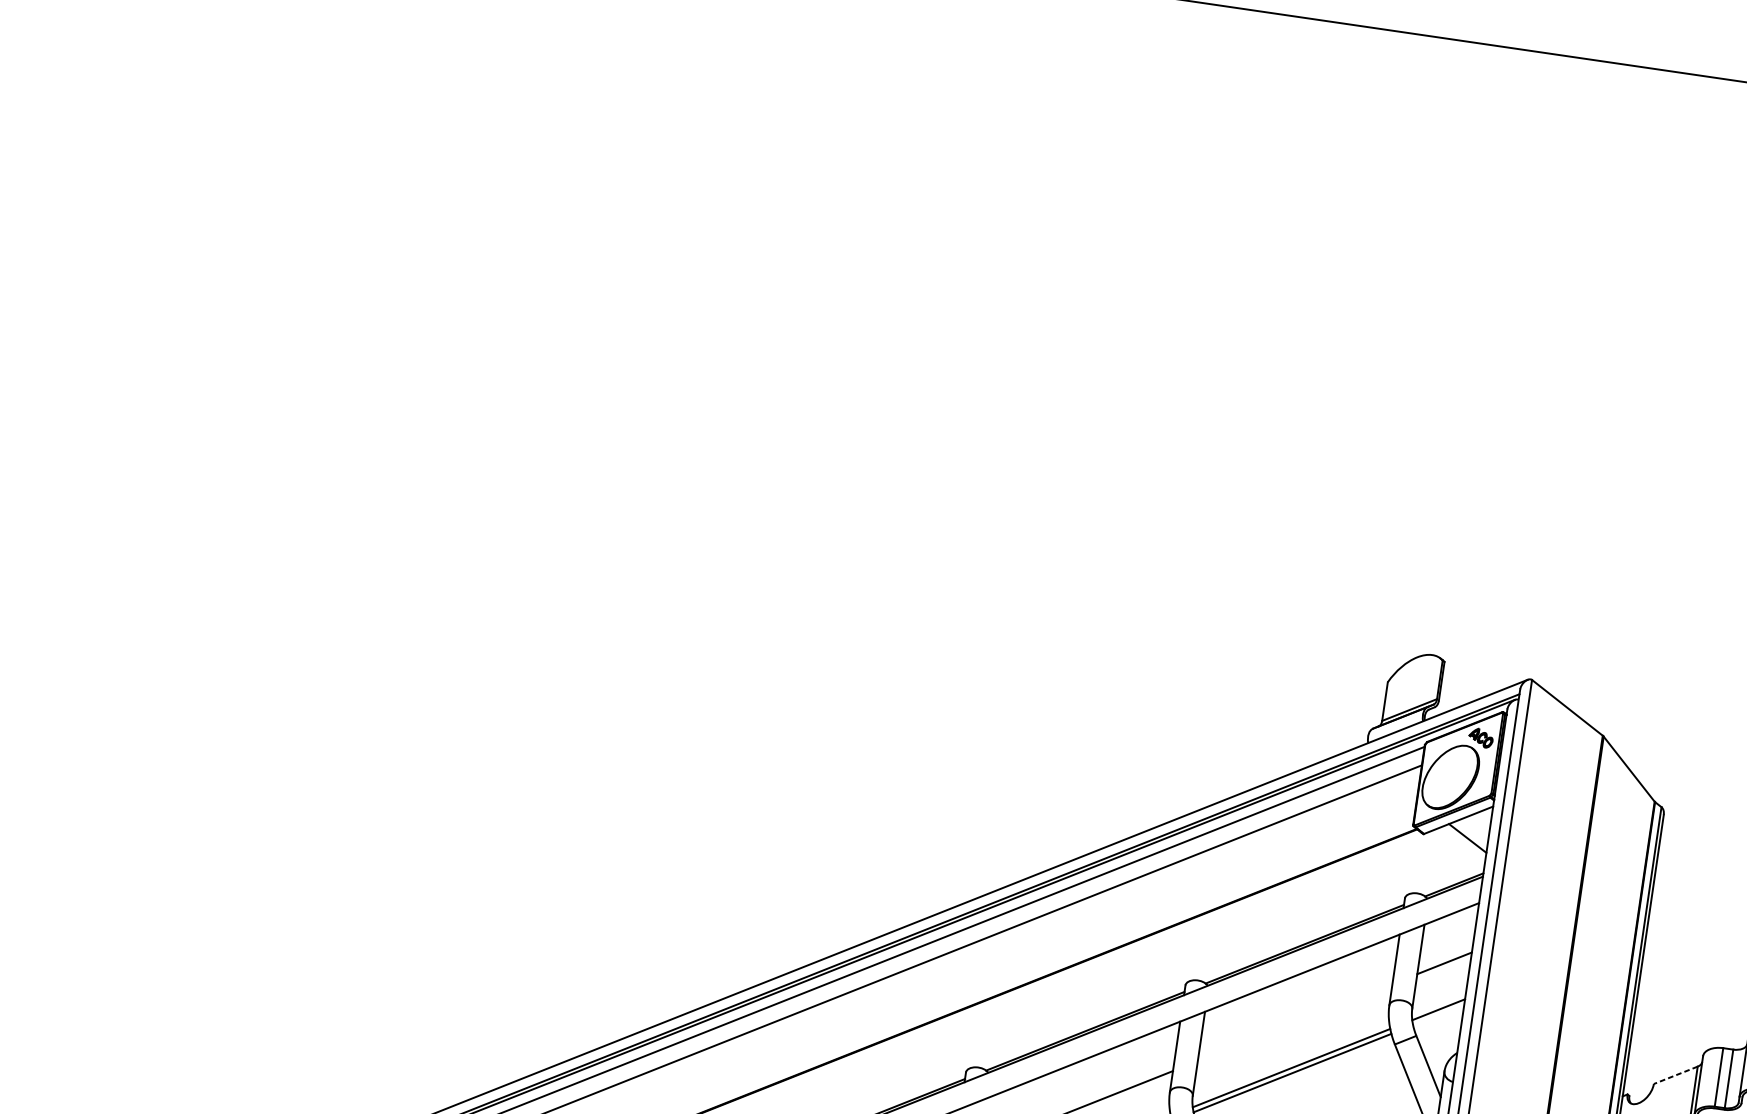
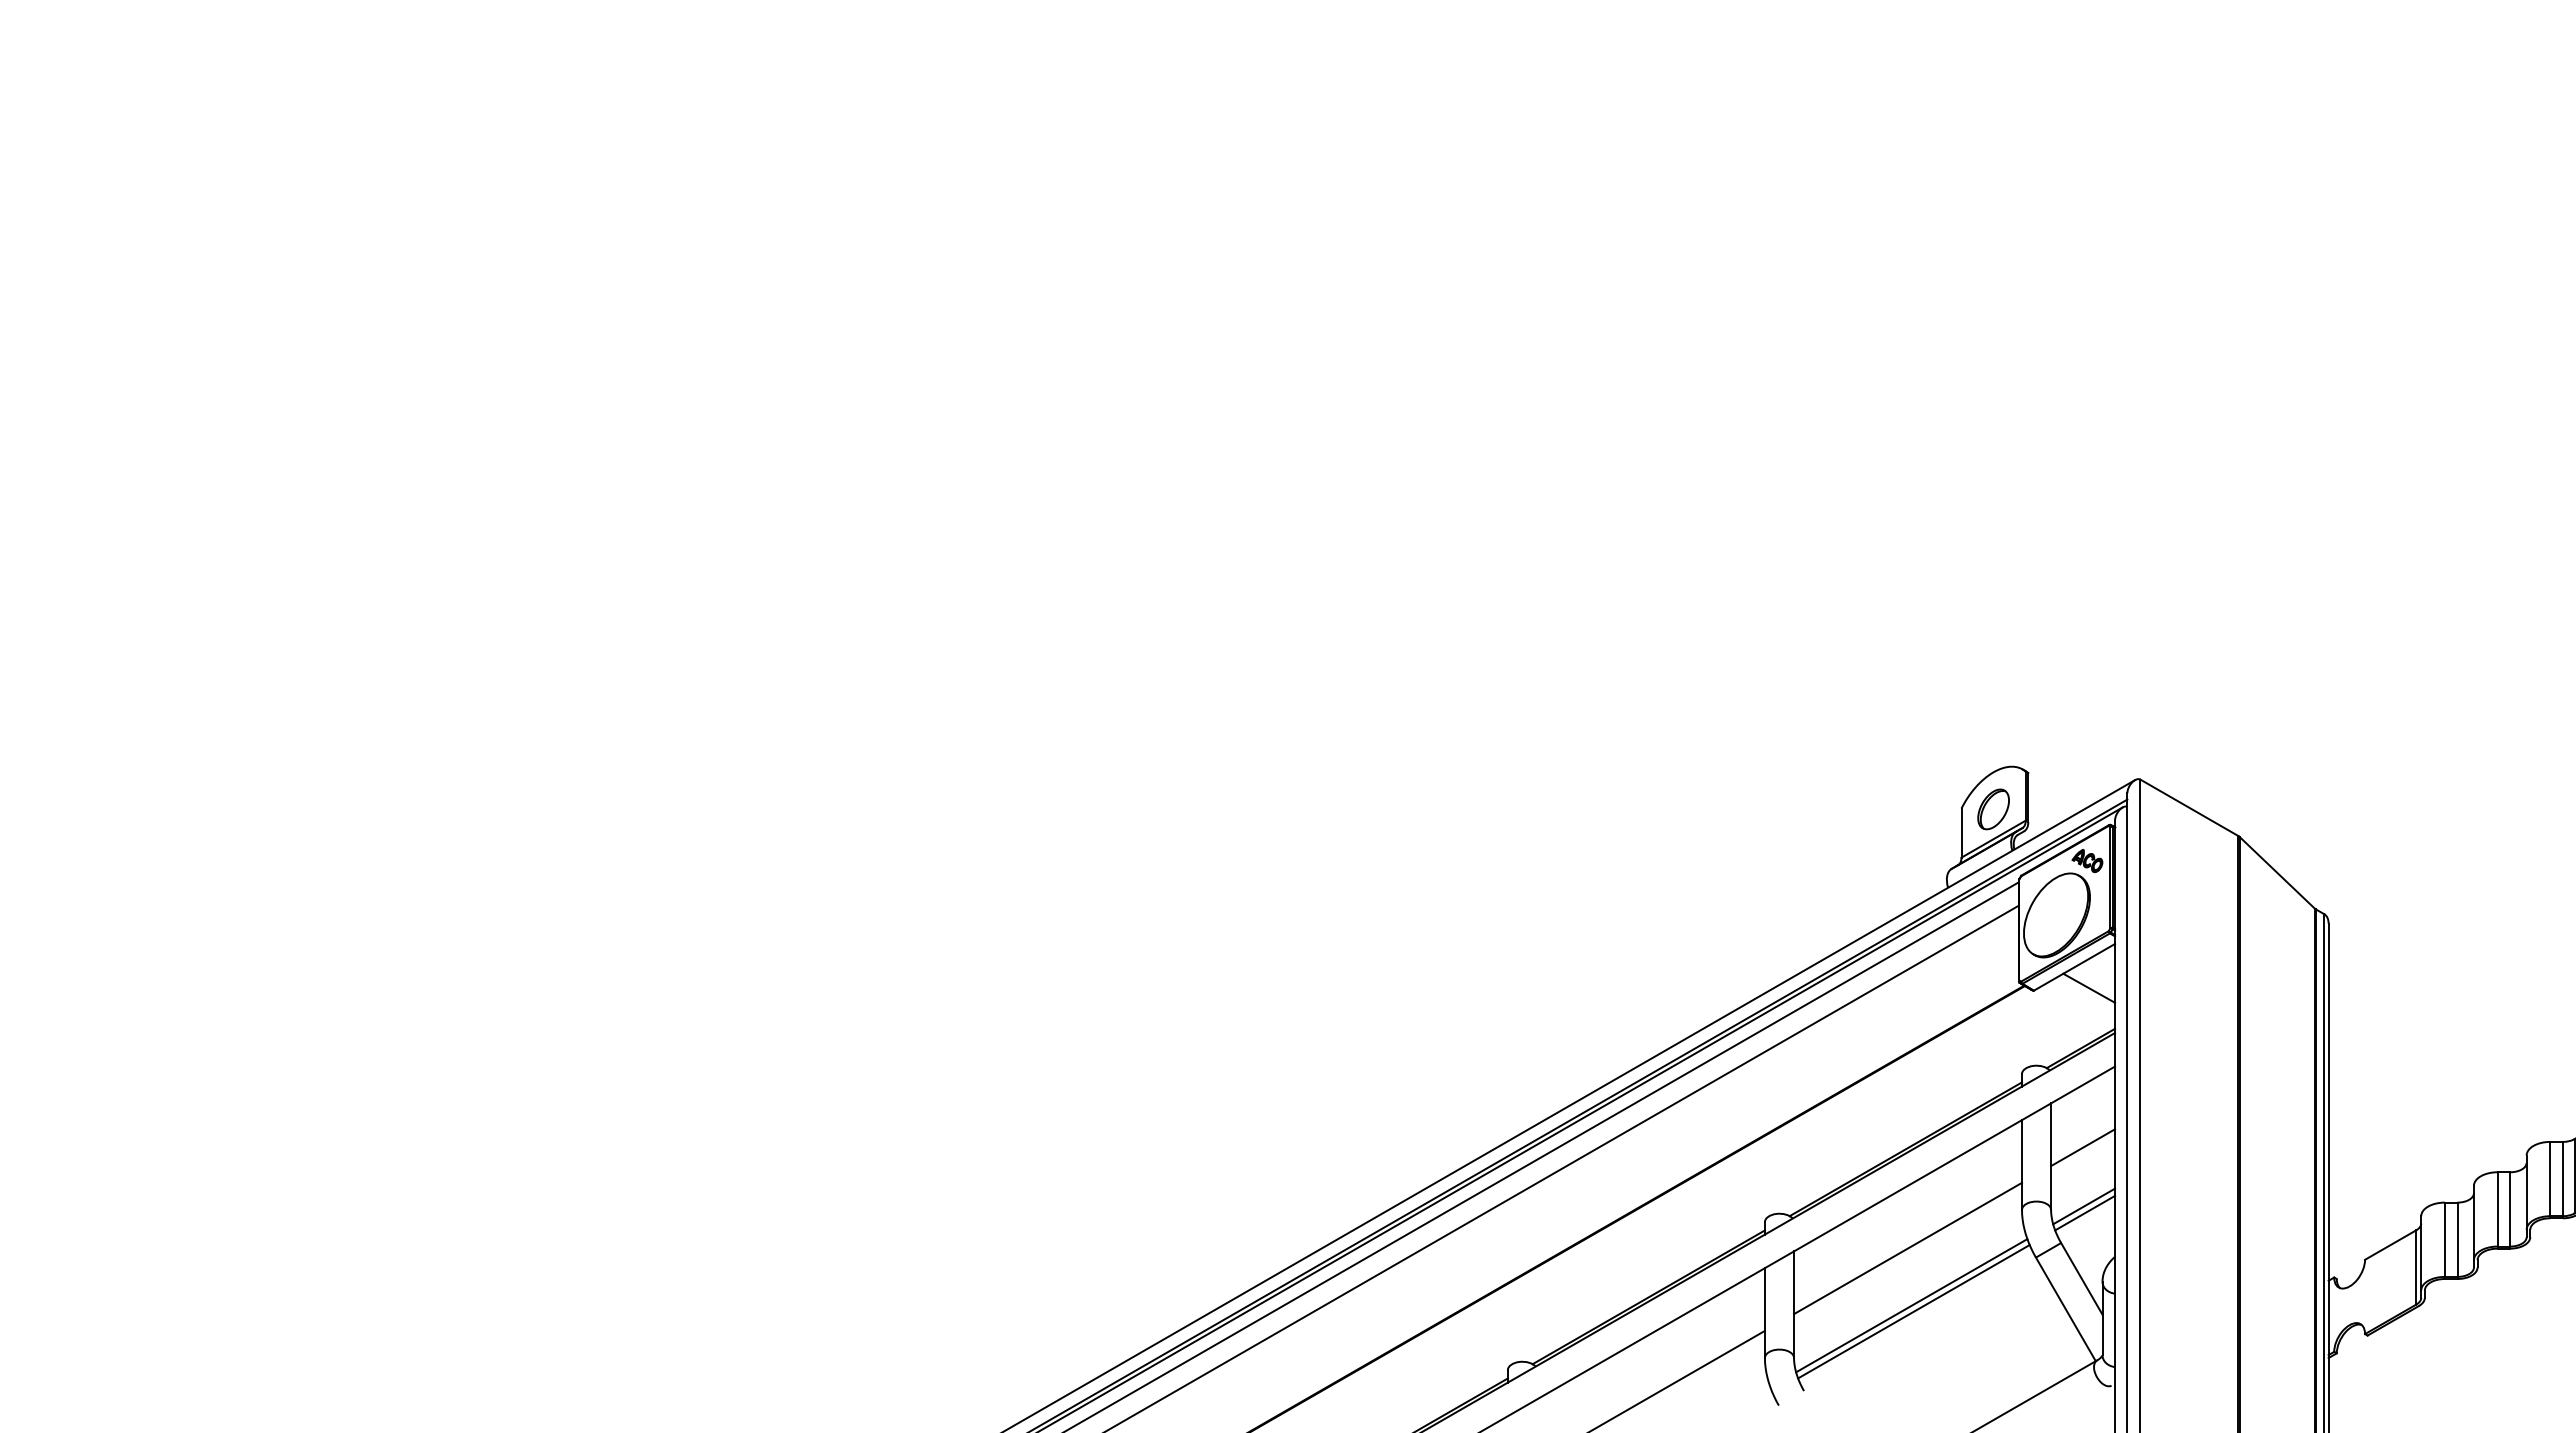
part: (1412, 686) -> (1993, 809), added
line: (1439, 1014) -> (2085, 1212), added
line: (1295, 1022) -> (1908, 1248), added
line: (1675, 1074) -> (2390, 1244), dashed -> solid

